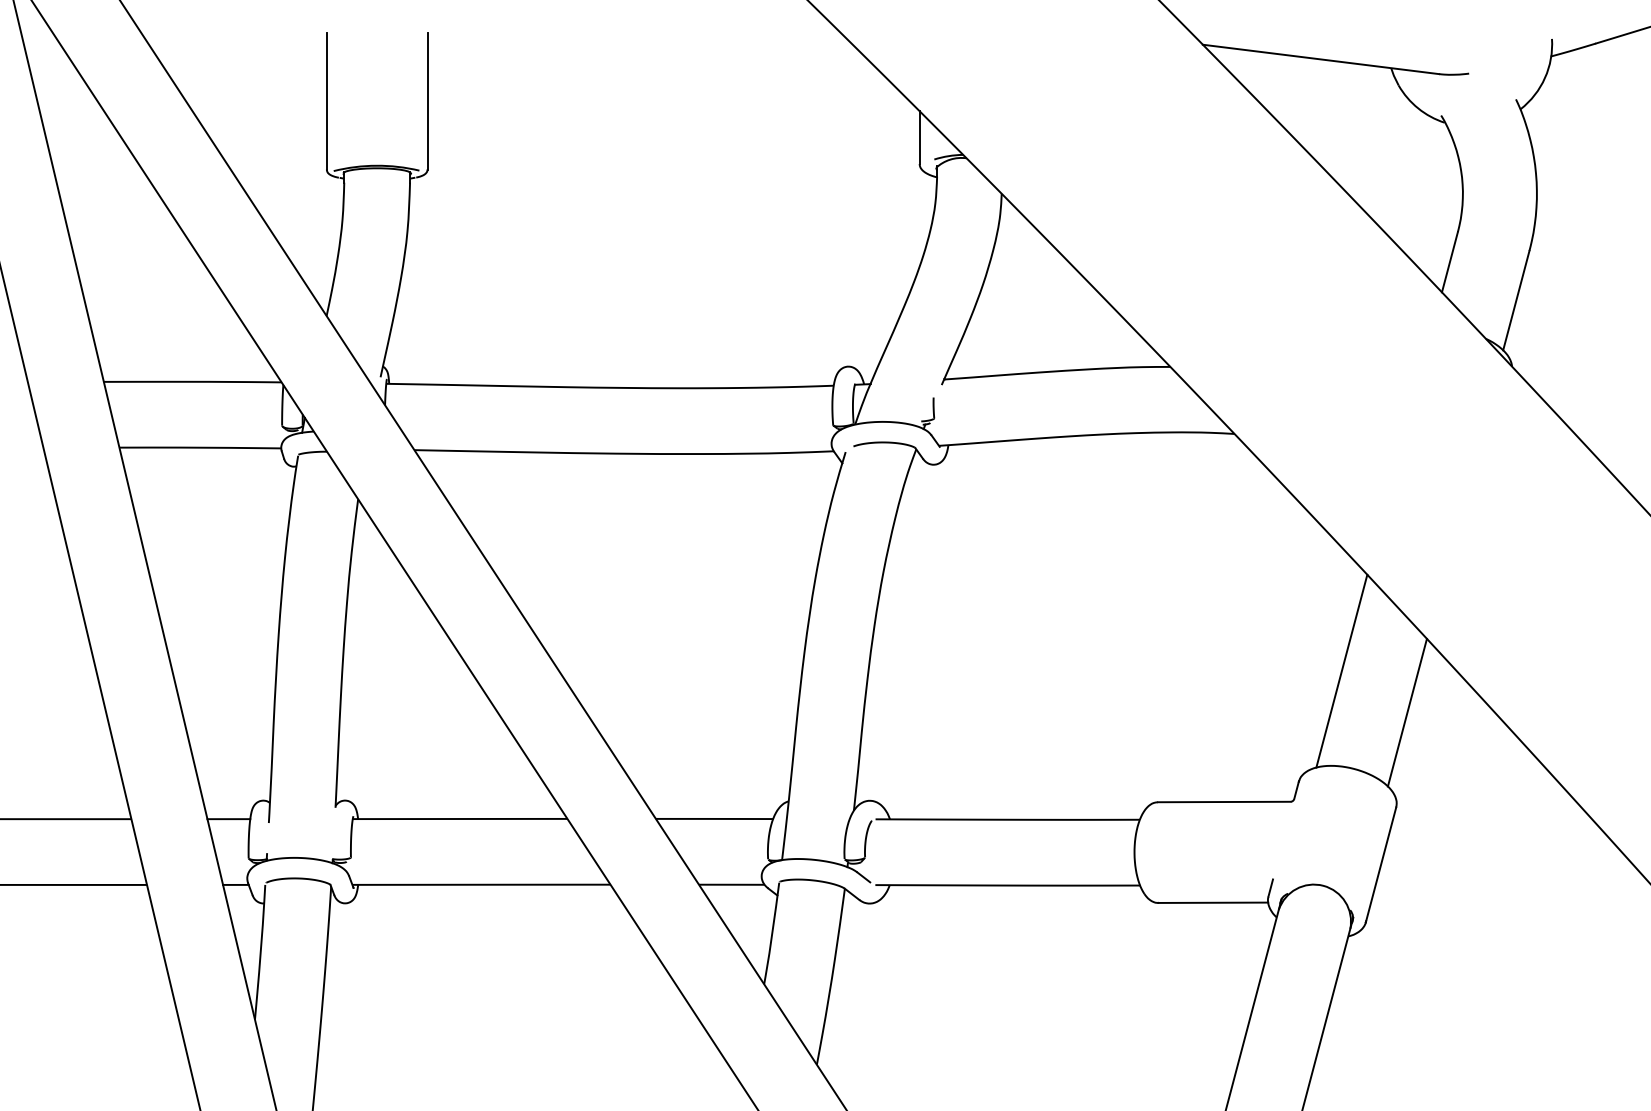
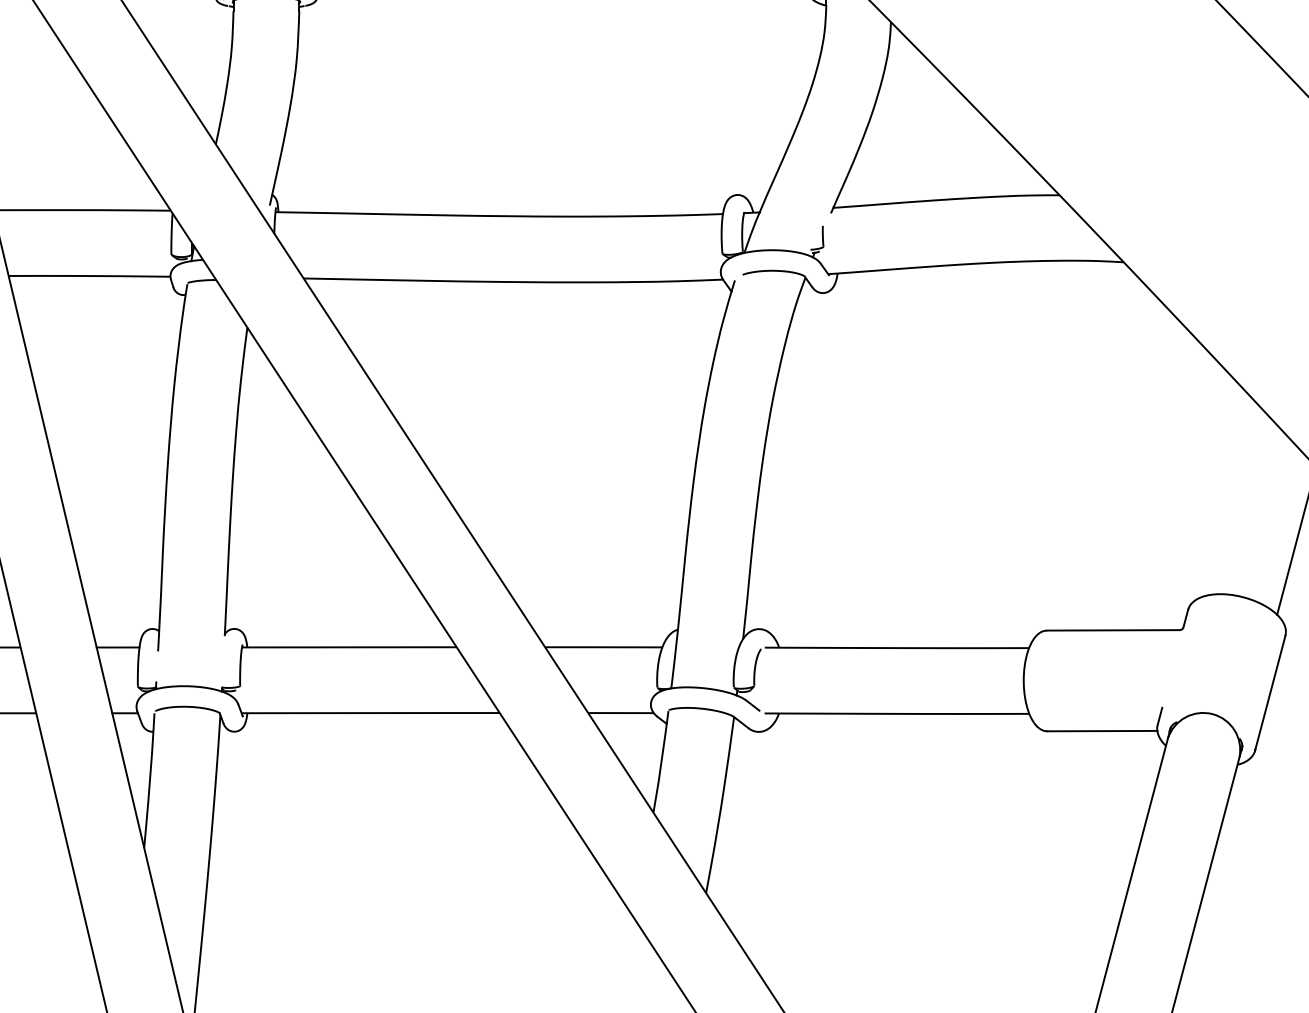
line: (1341, 670) -> (1230, 498), removed

